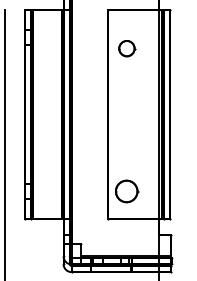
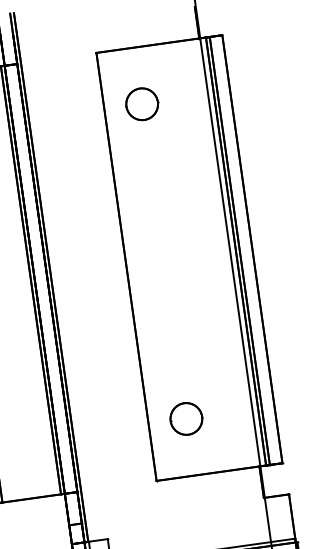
part: (127, 48) -> (143, 103), moved
part: (127, 191) -> (187, 418), size x0.71

